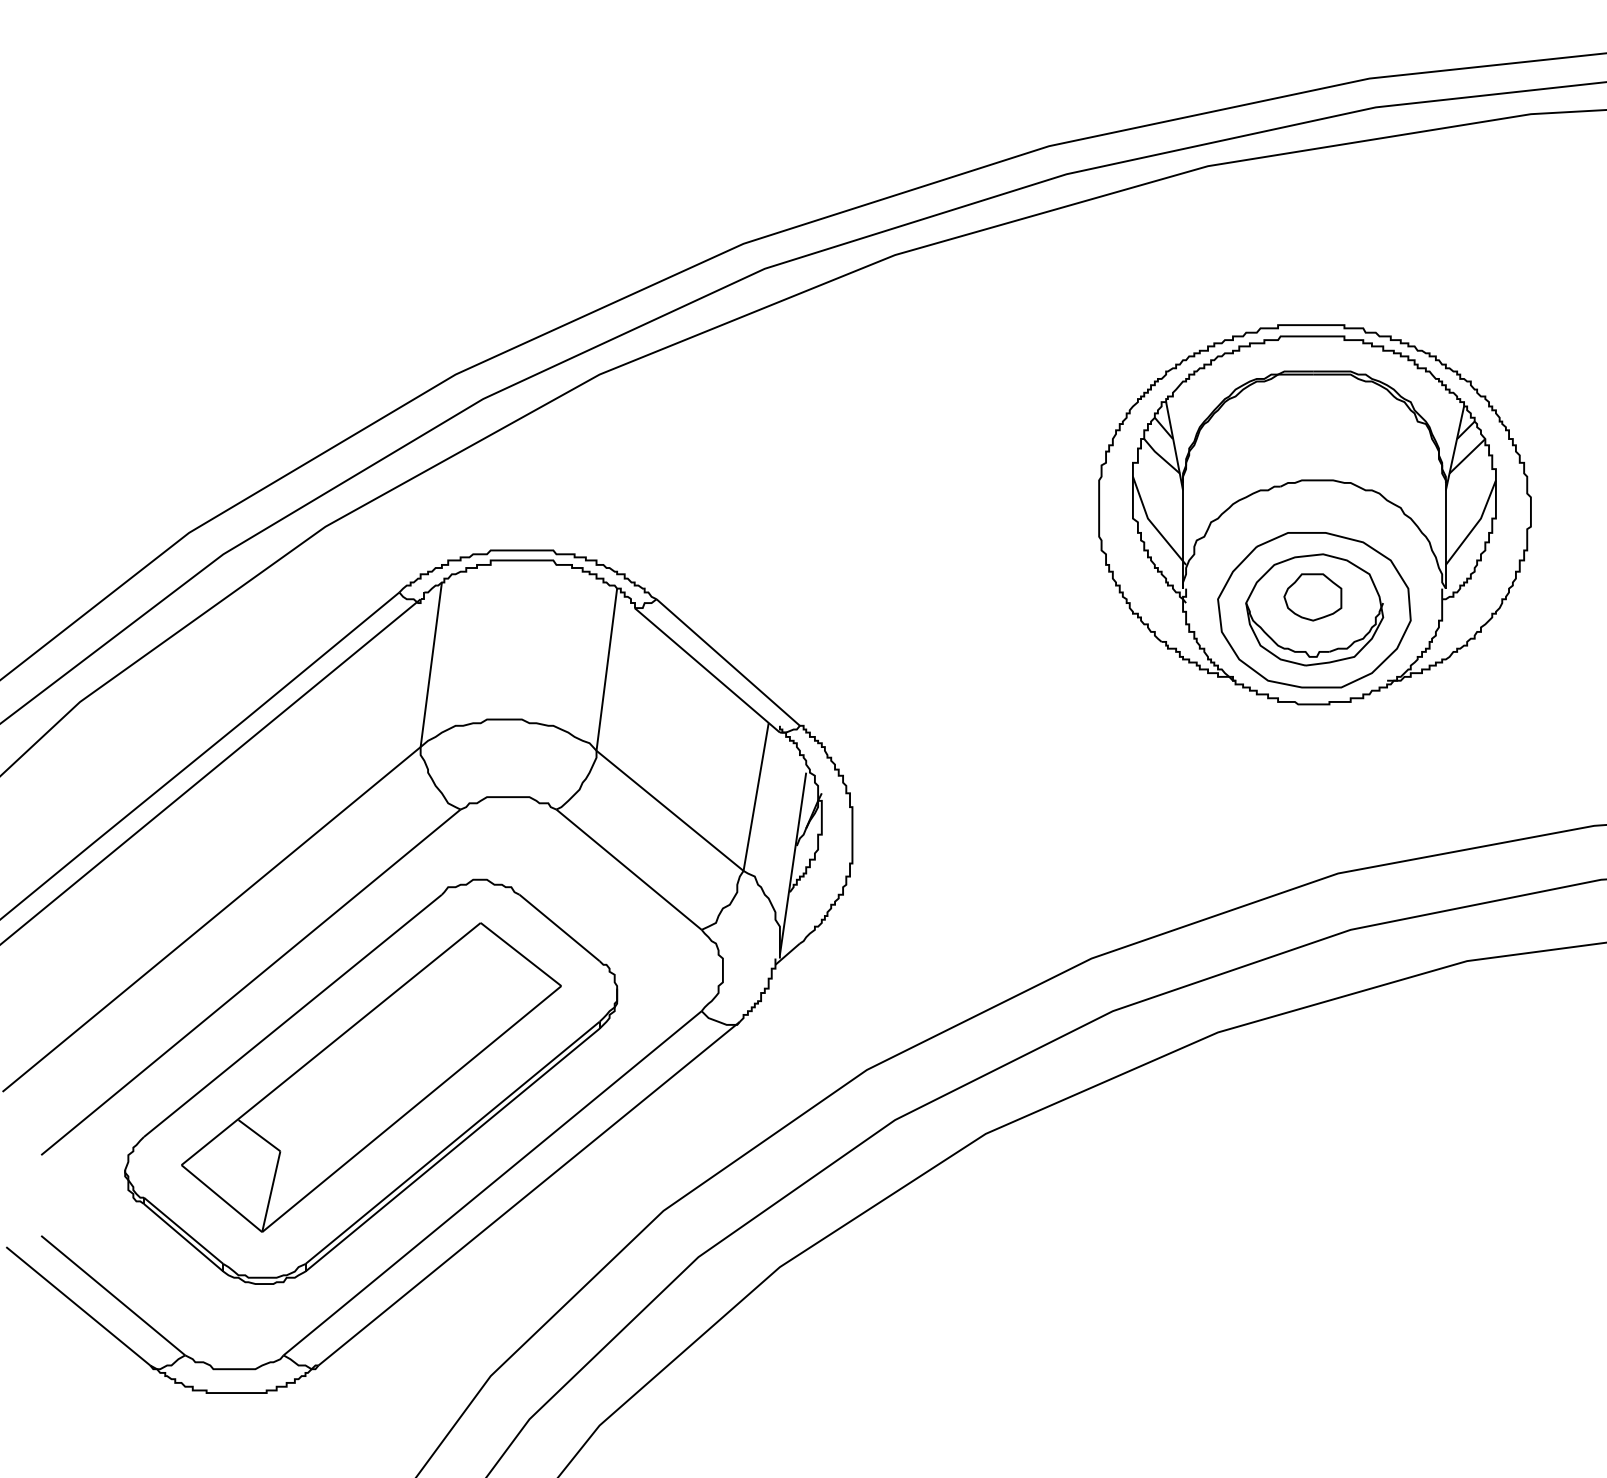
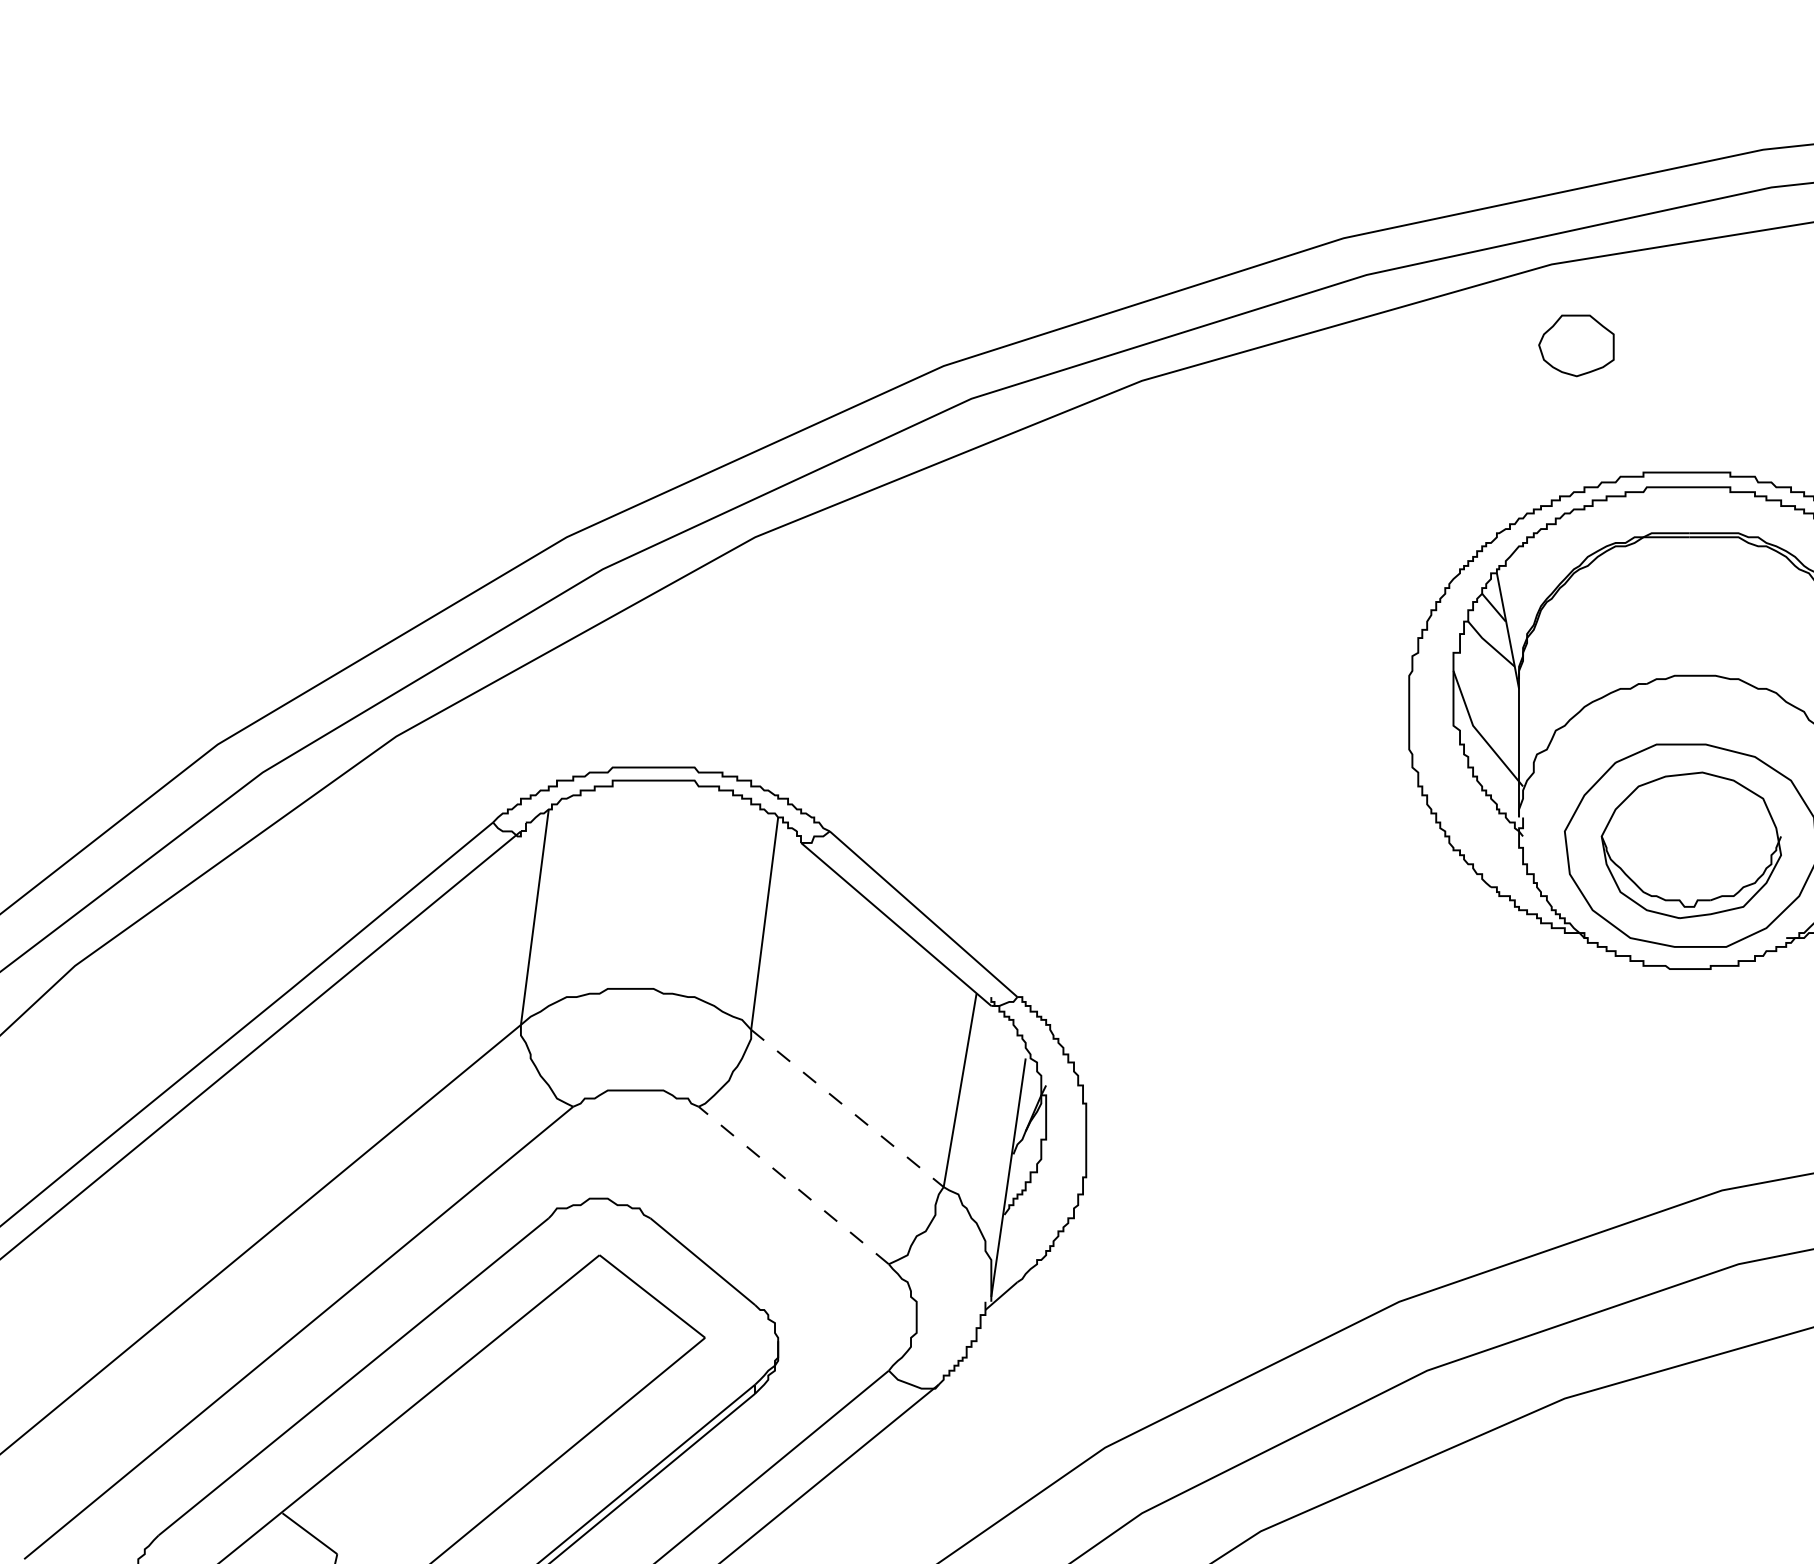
part: (1312, 597) -> (1575, 346), moved
line: (670, 810) -> (848, 1107), solid -> dashed
line: (628, 869) -> (793, 1185), solid -> dashed

